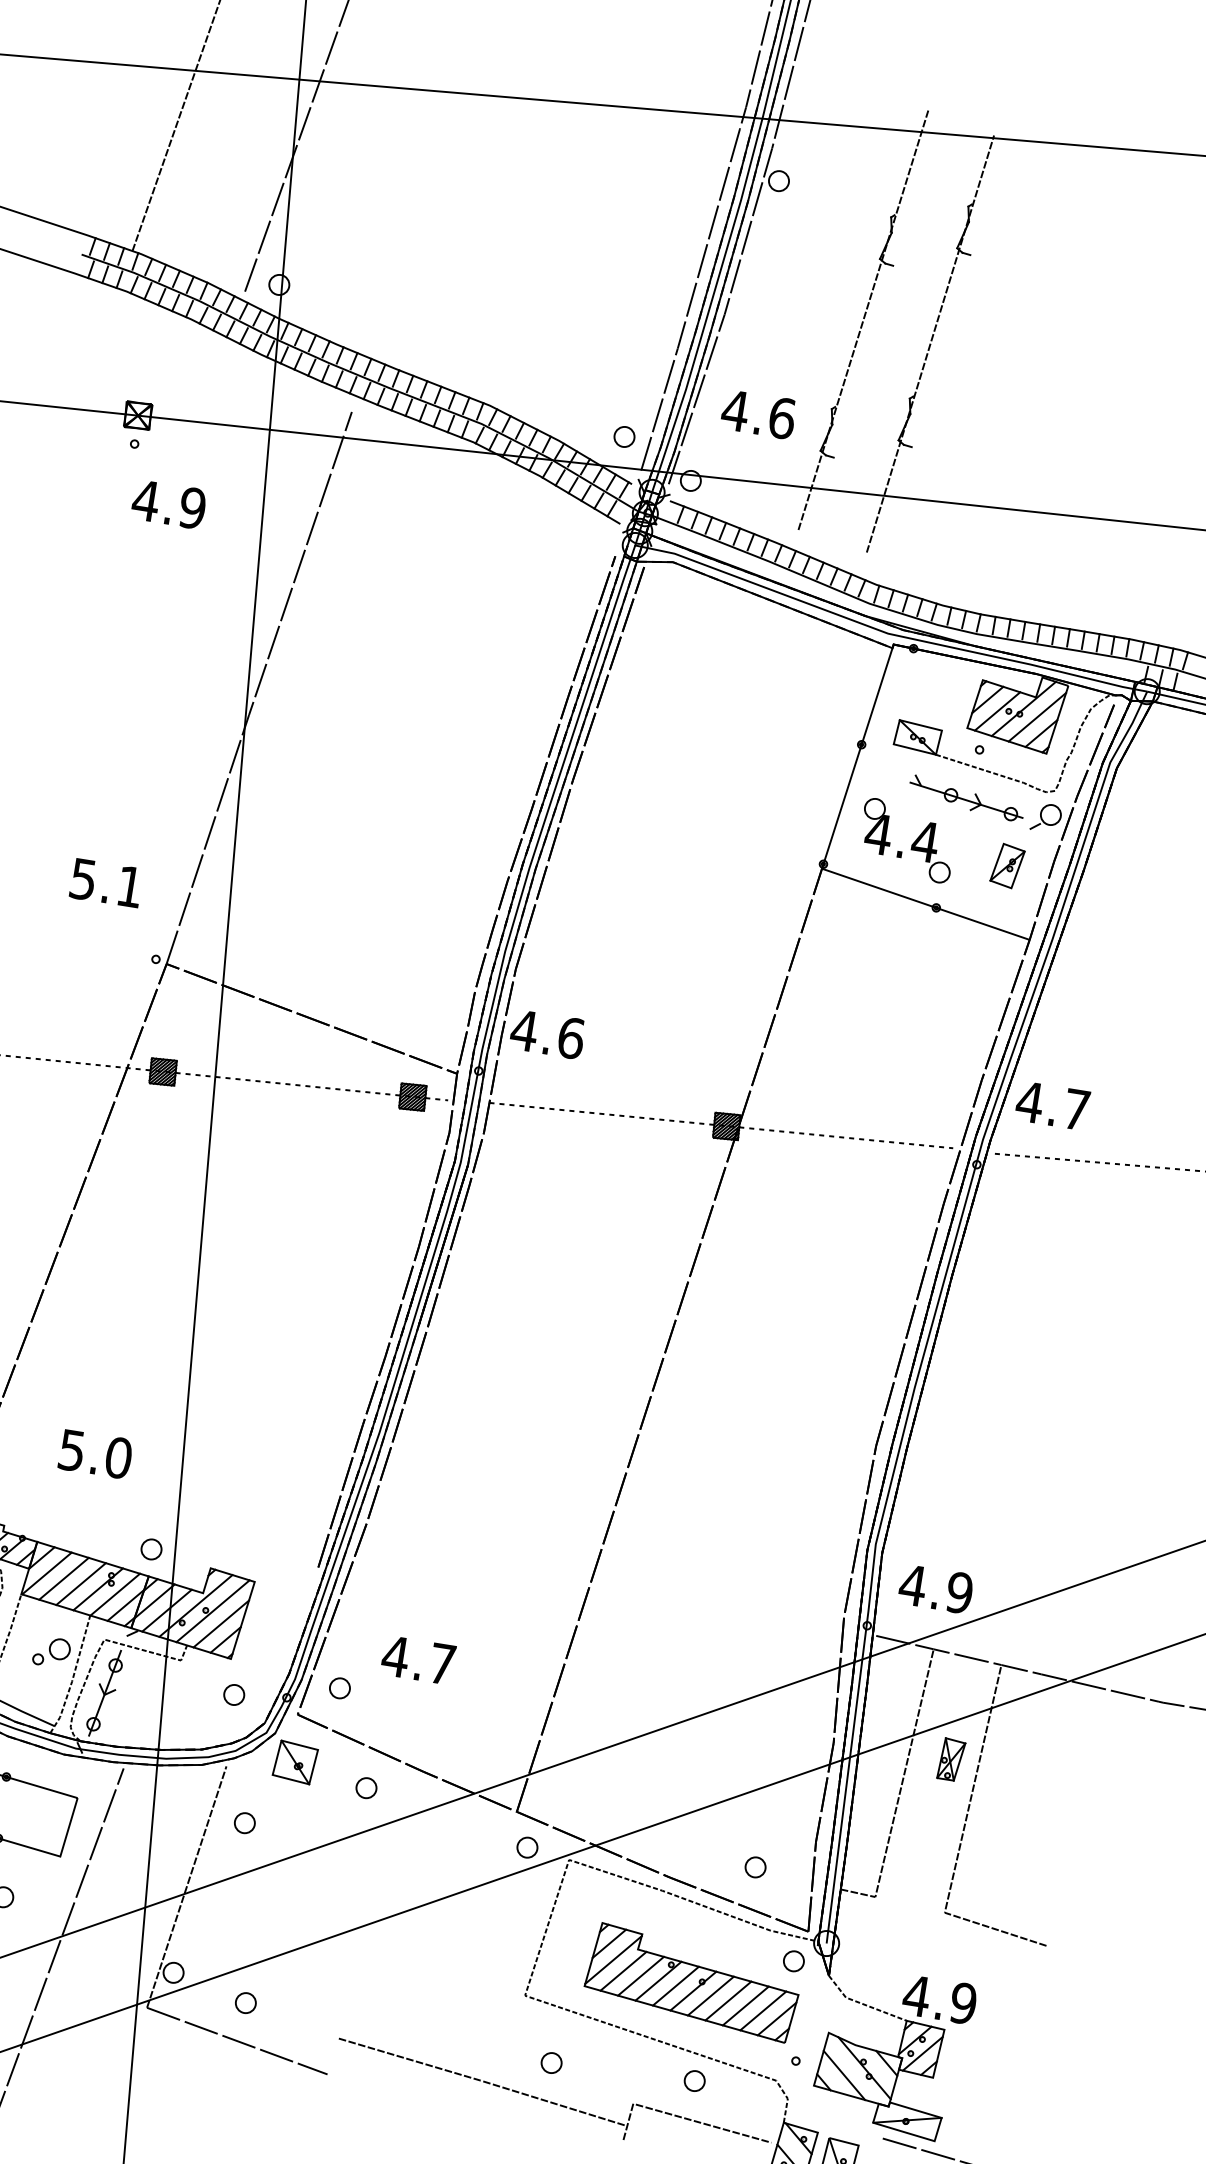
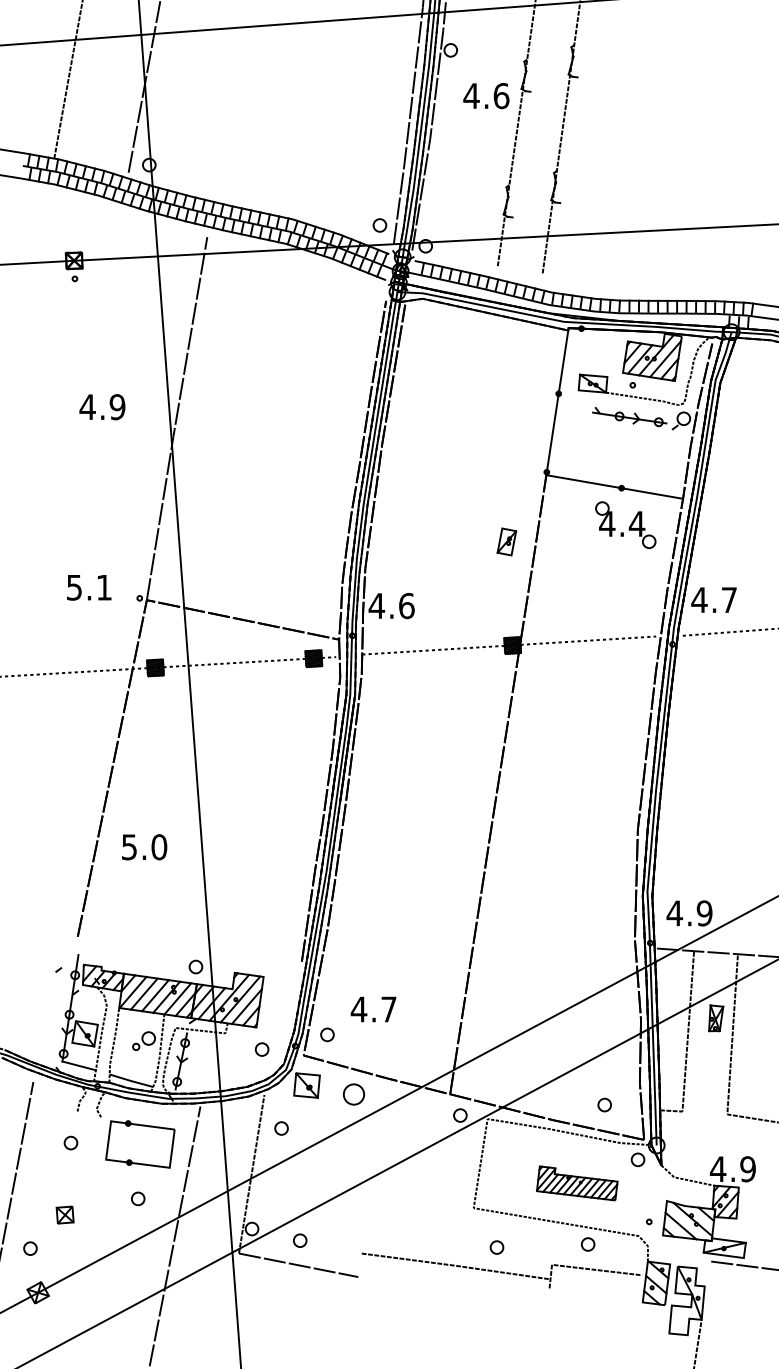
text: (758, 415) -> (486, 96), moved
text: (169, 505) -> (102, 407), moved
part: (907, 839) -> (625, 524), moved
part: (1007, 865) -> (506, 541), moved
text: (106, 882) -> (89, 587), moved
text: (95, 1454) -> (144, 847), moved
part: (365, 1788) -> (353, 1094), size x1.6
part: (693, 1983) -> (577, 1183), size x0.6

